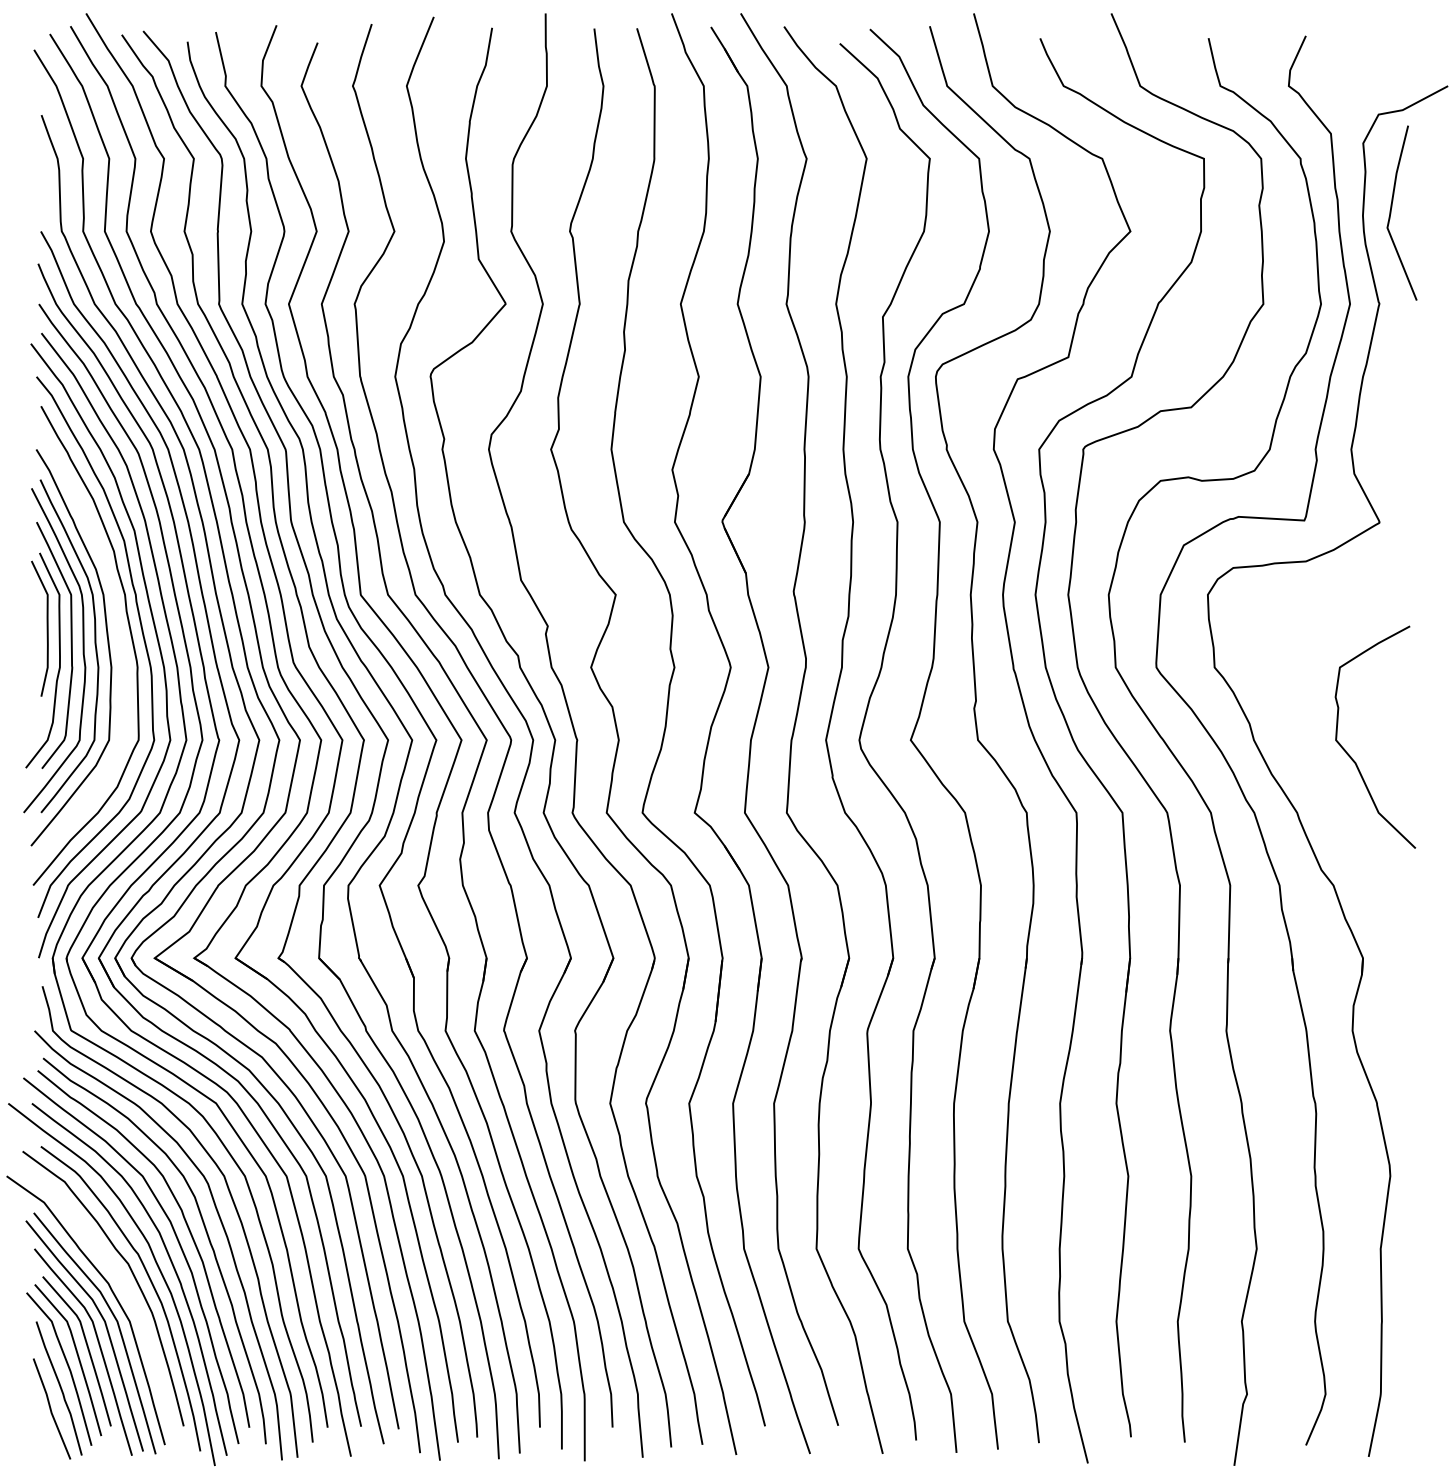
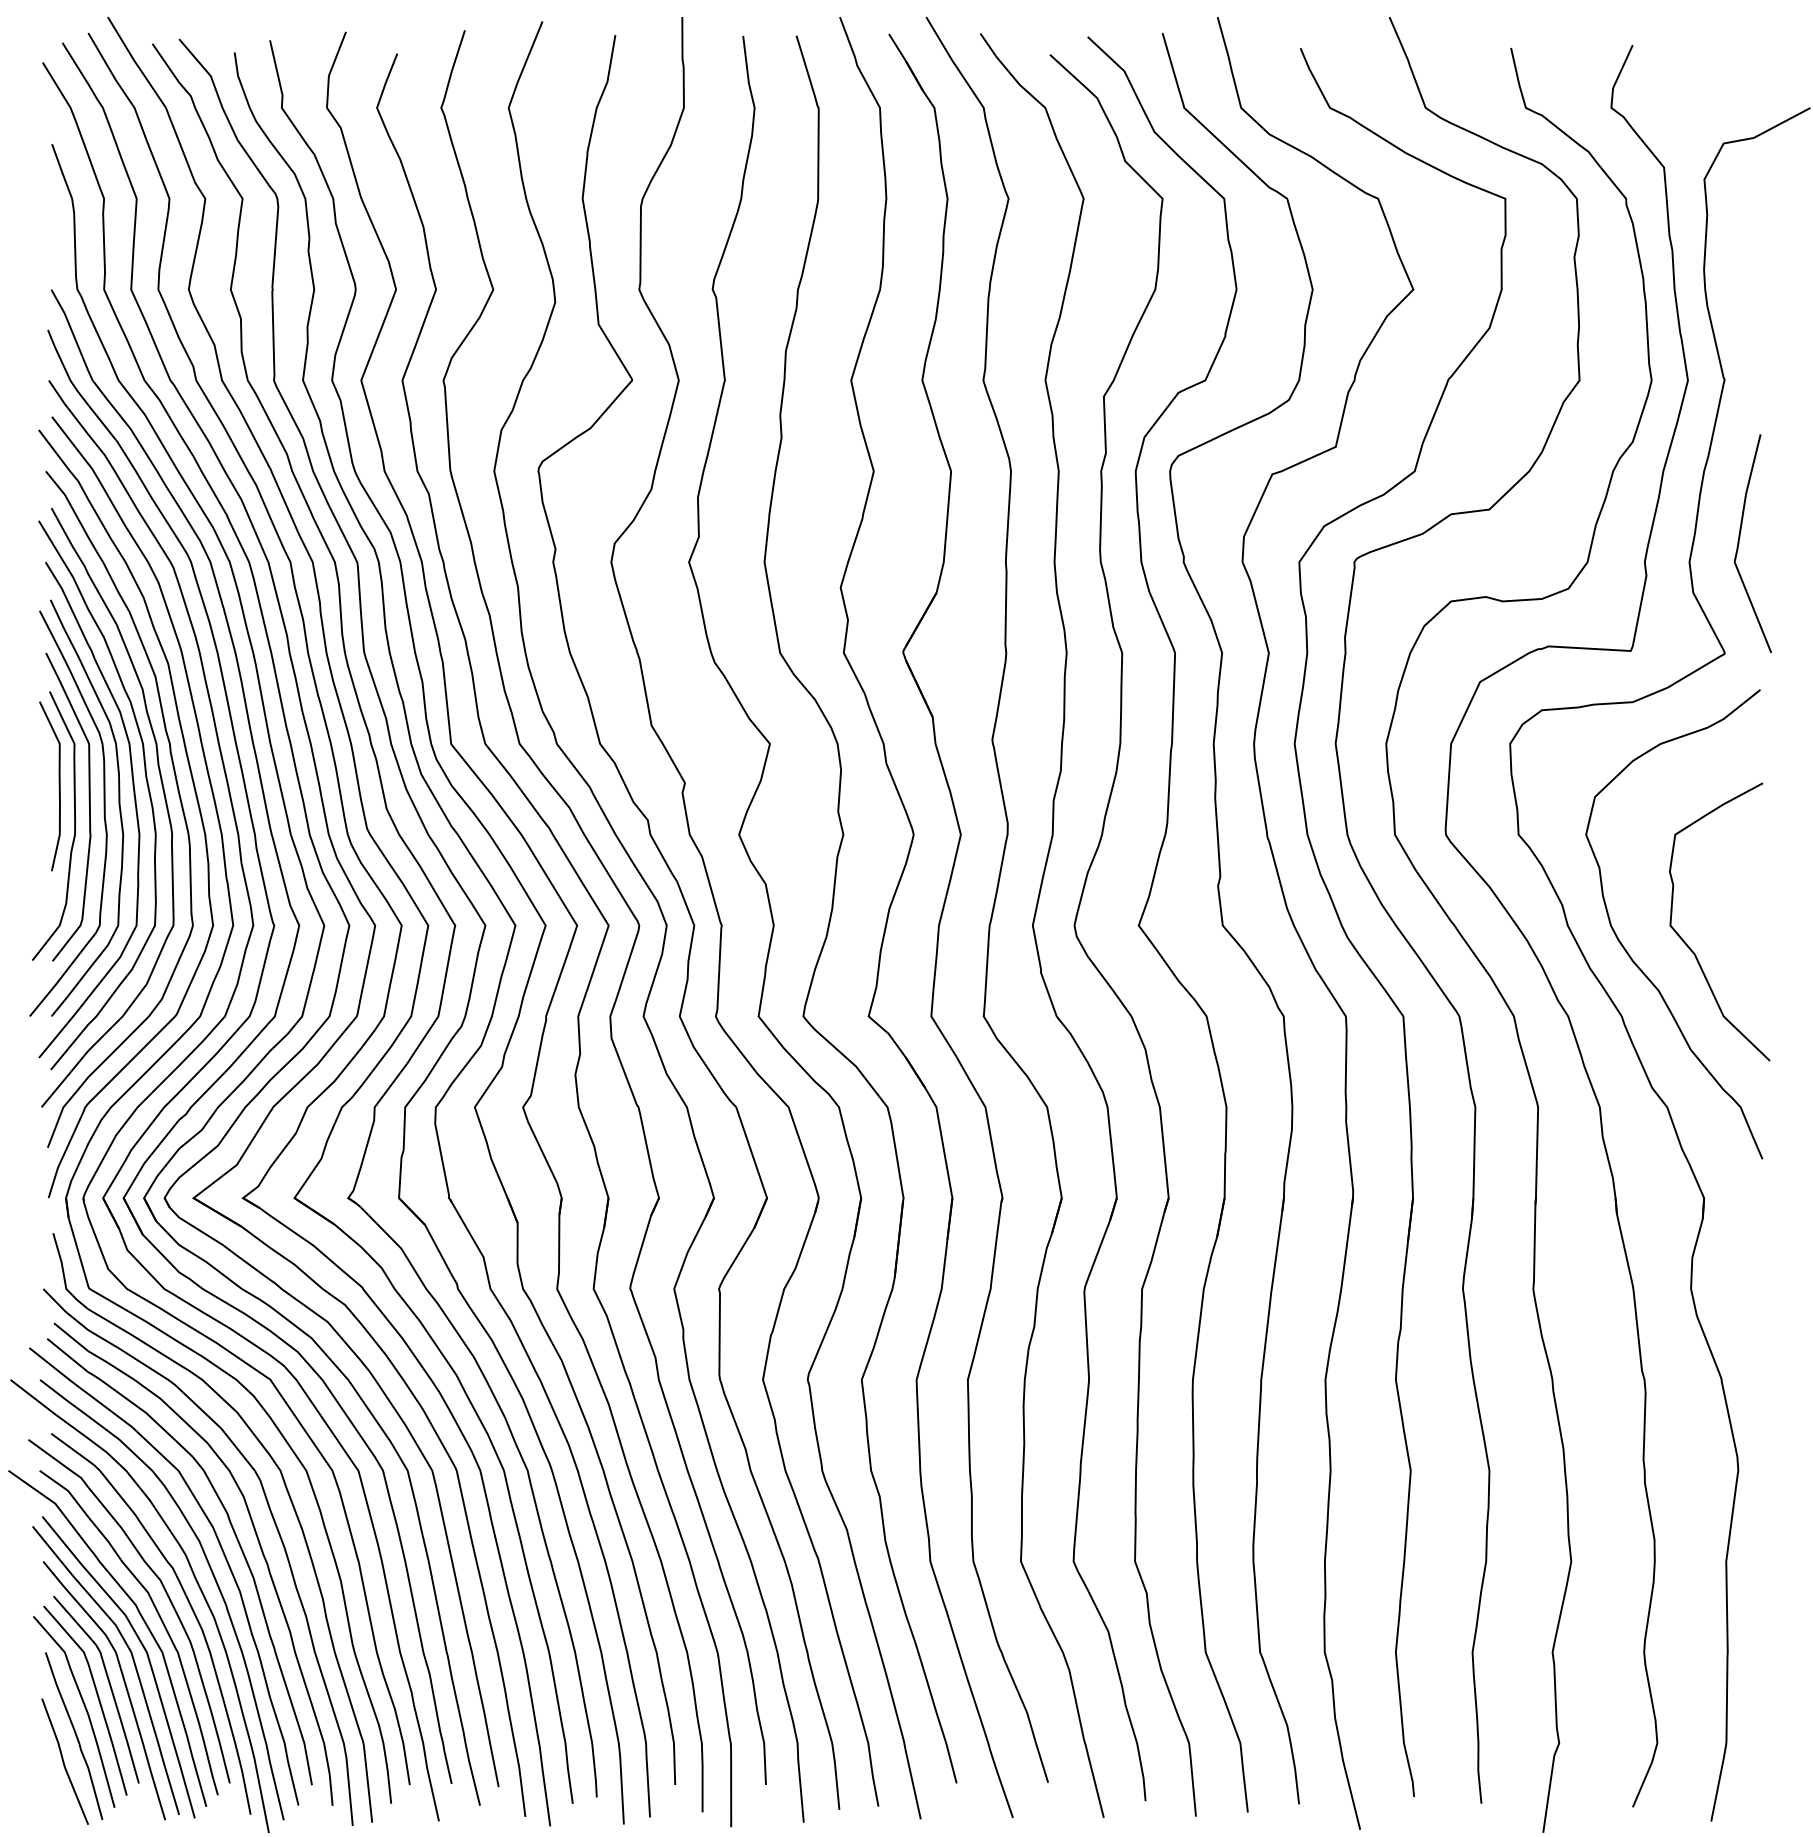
curve: (1391, 212) -> (1739, 543), moved
curve: (117, 627) -> (146, 784), added
curve: (1304, 764) -> (1630, 955), added
curve: (126, 1292) -> (158, 1616), added

